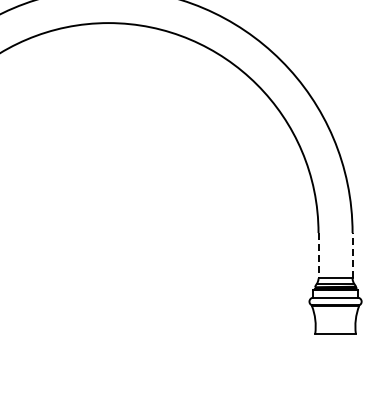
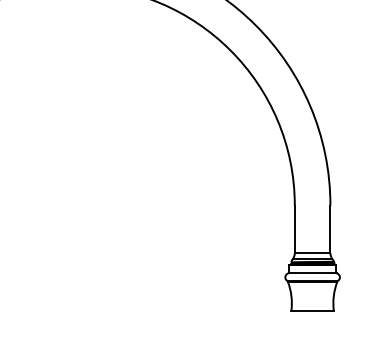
line: (318, 255) -> (294, 229), dashed -> solid
line: (352, 255) -> (330, 229), dashed -> solid

